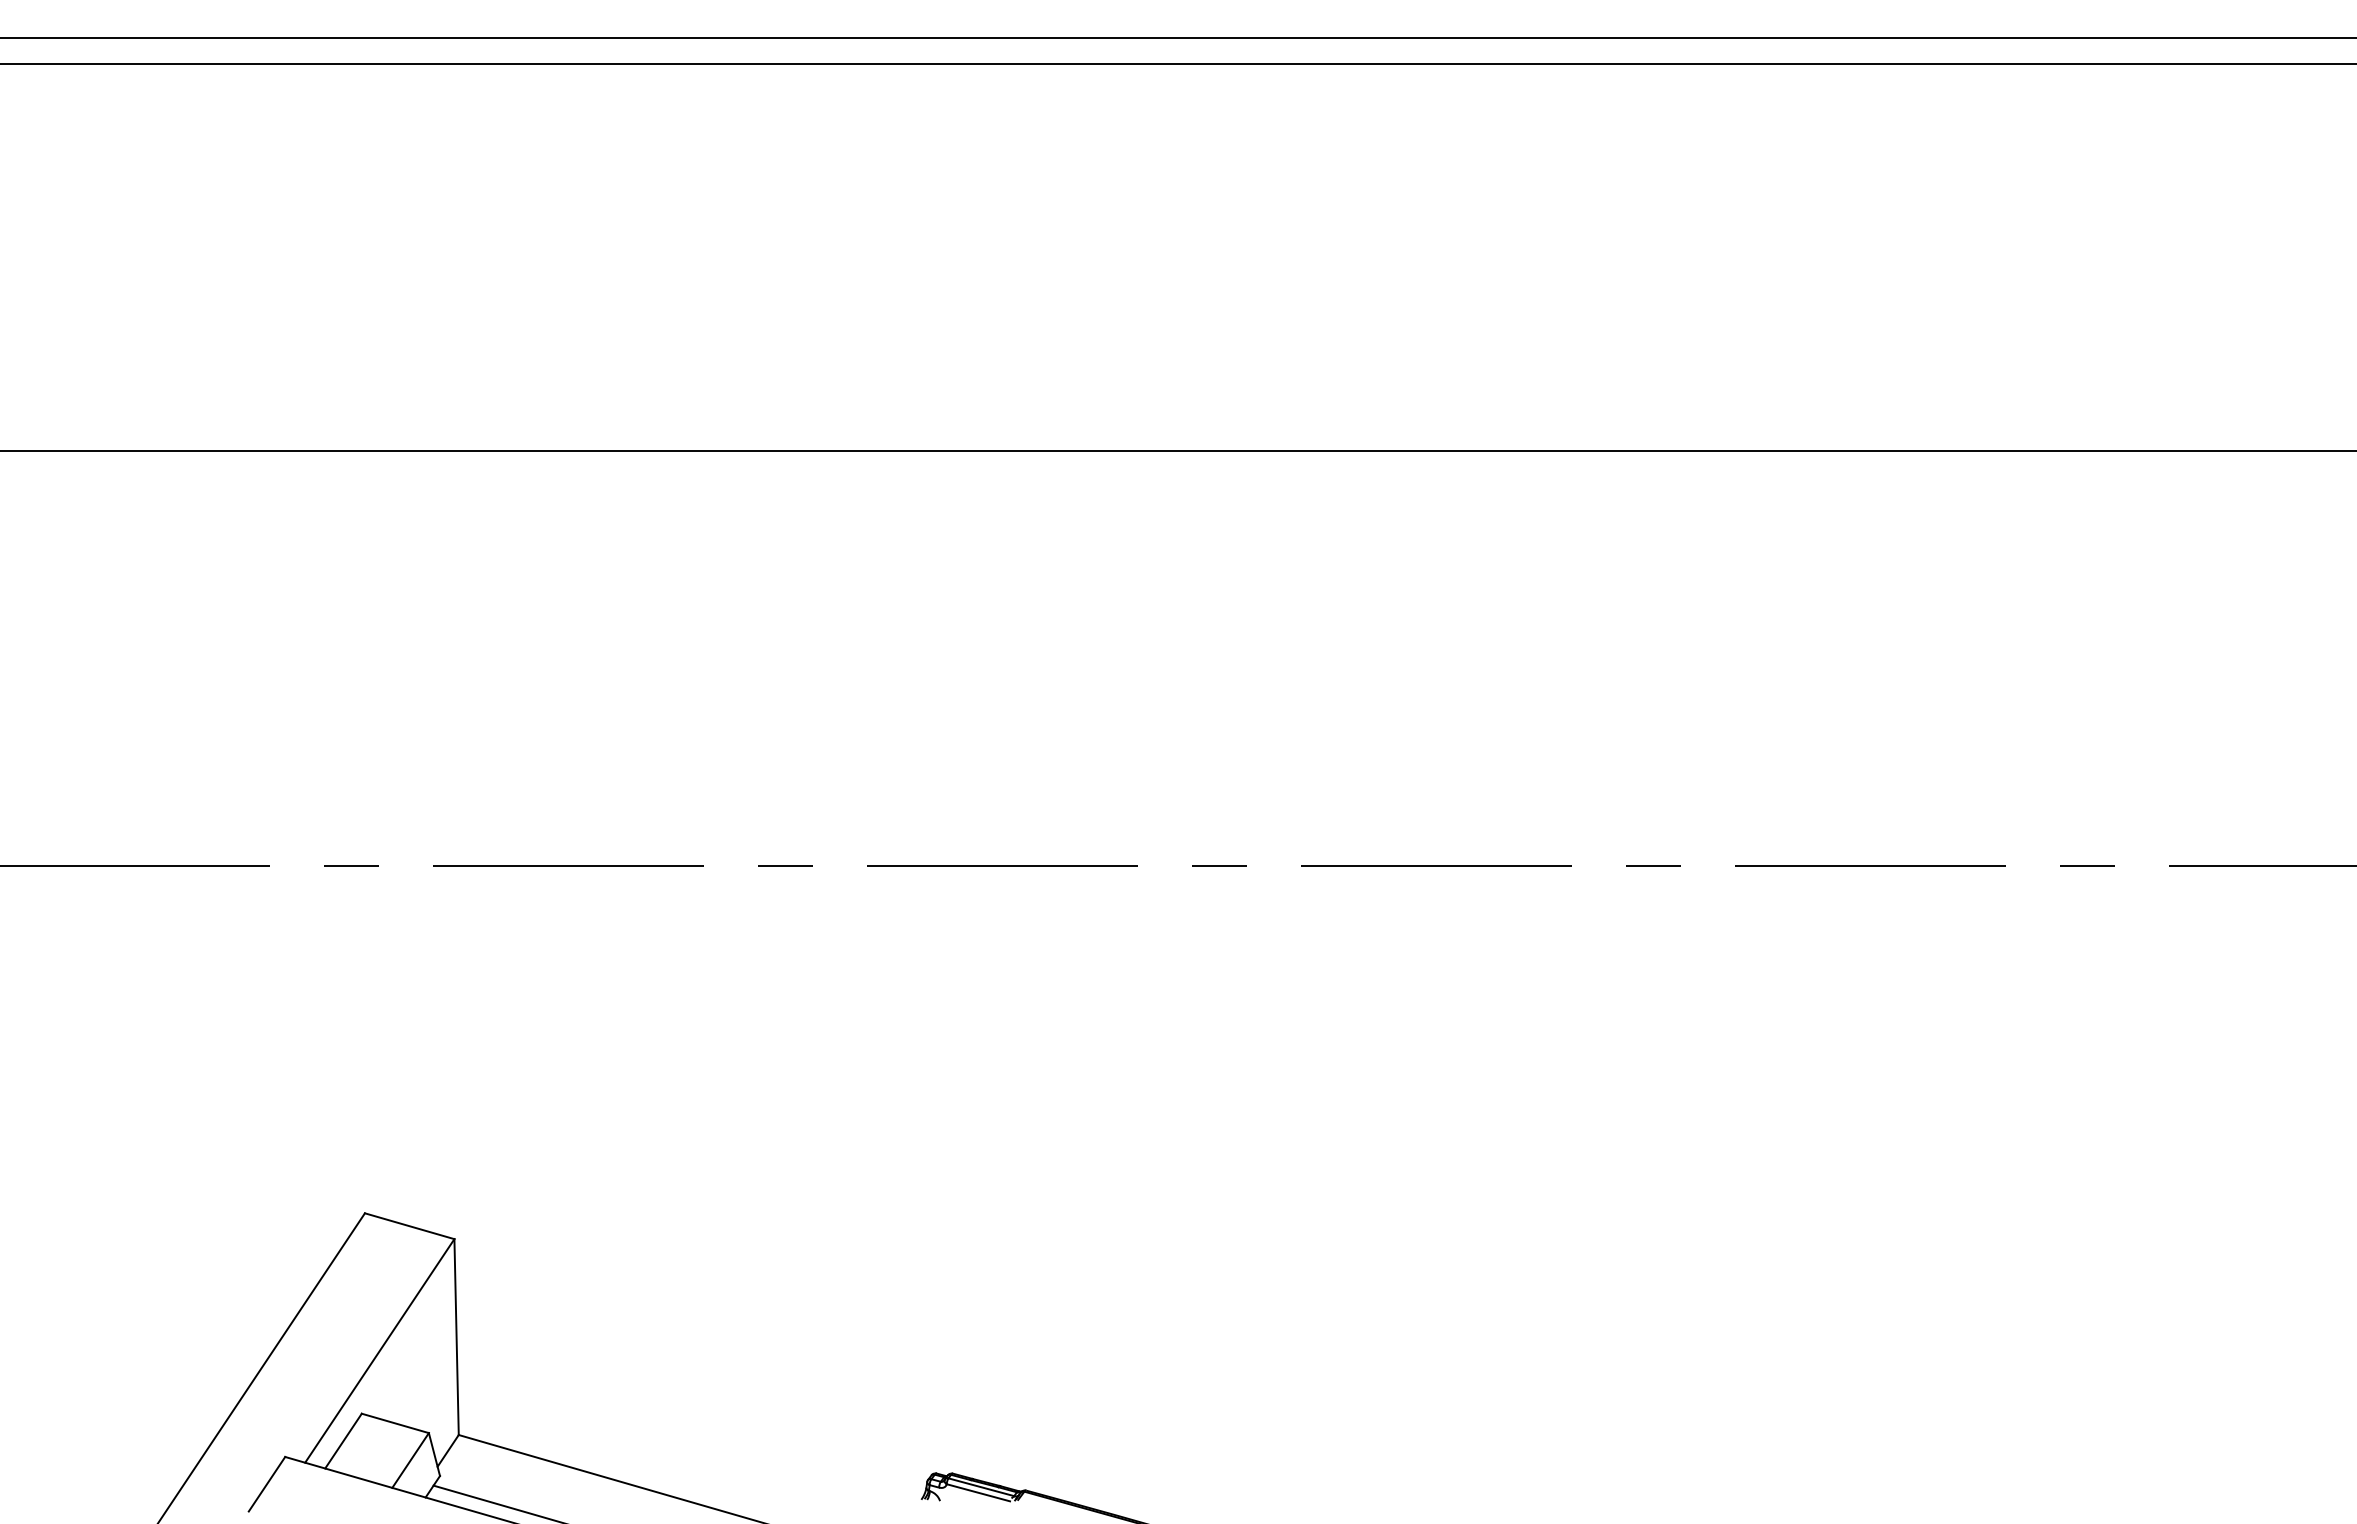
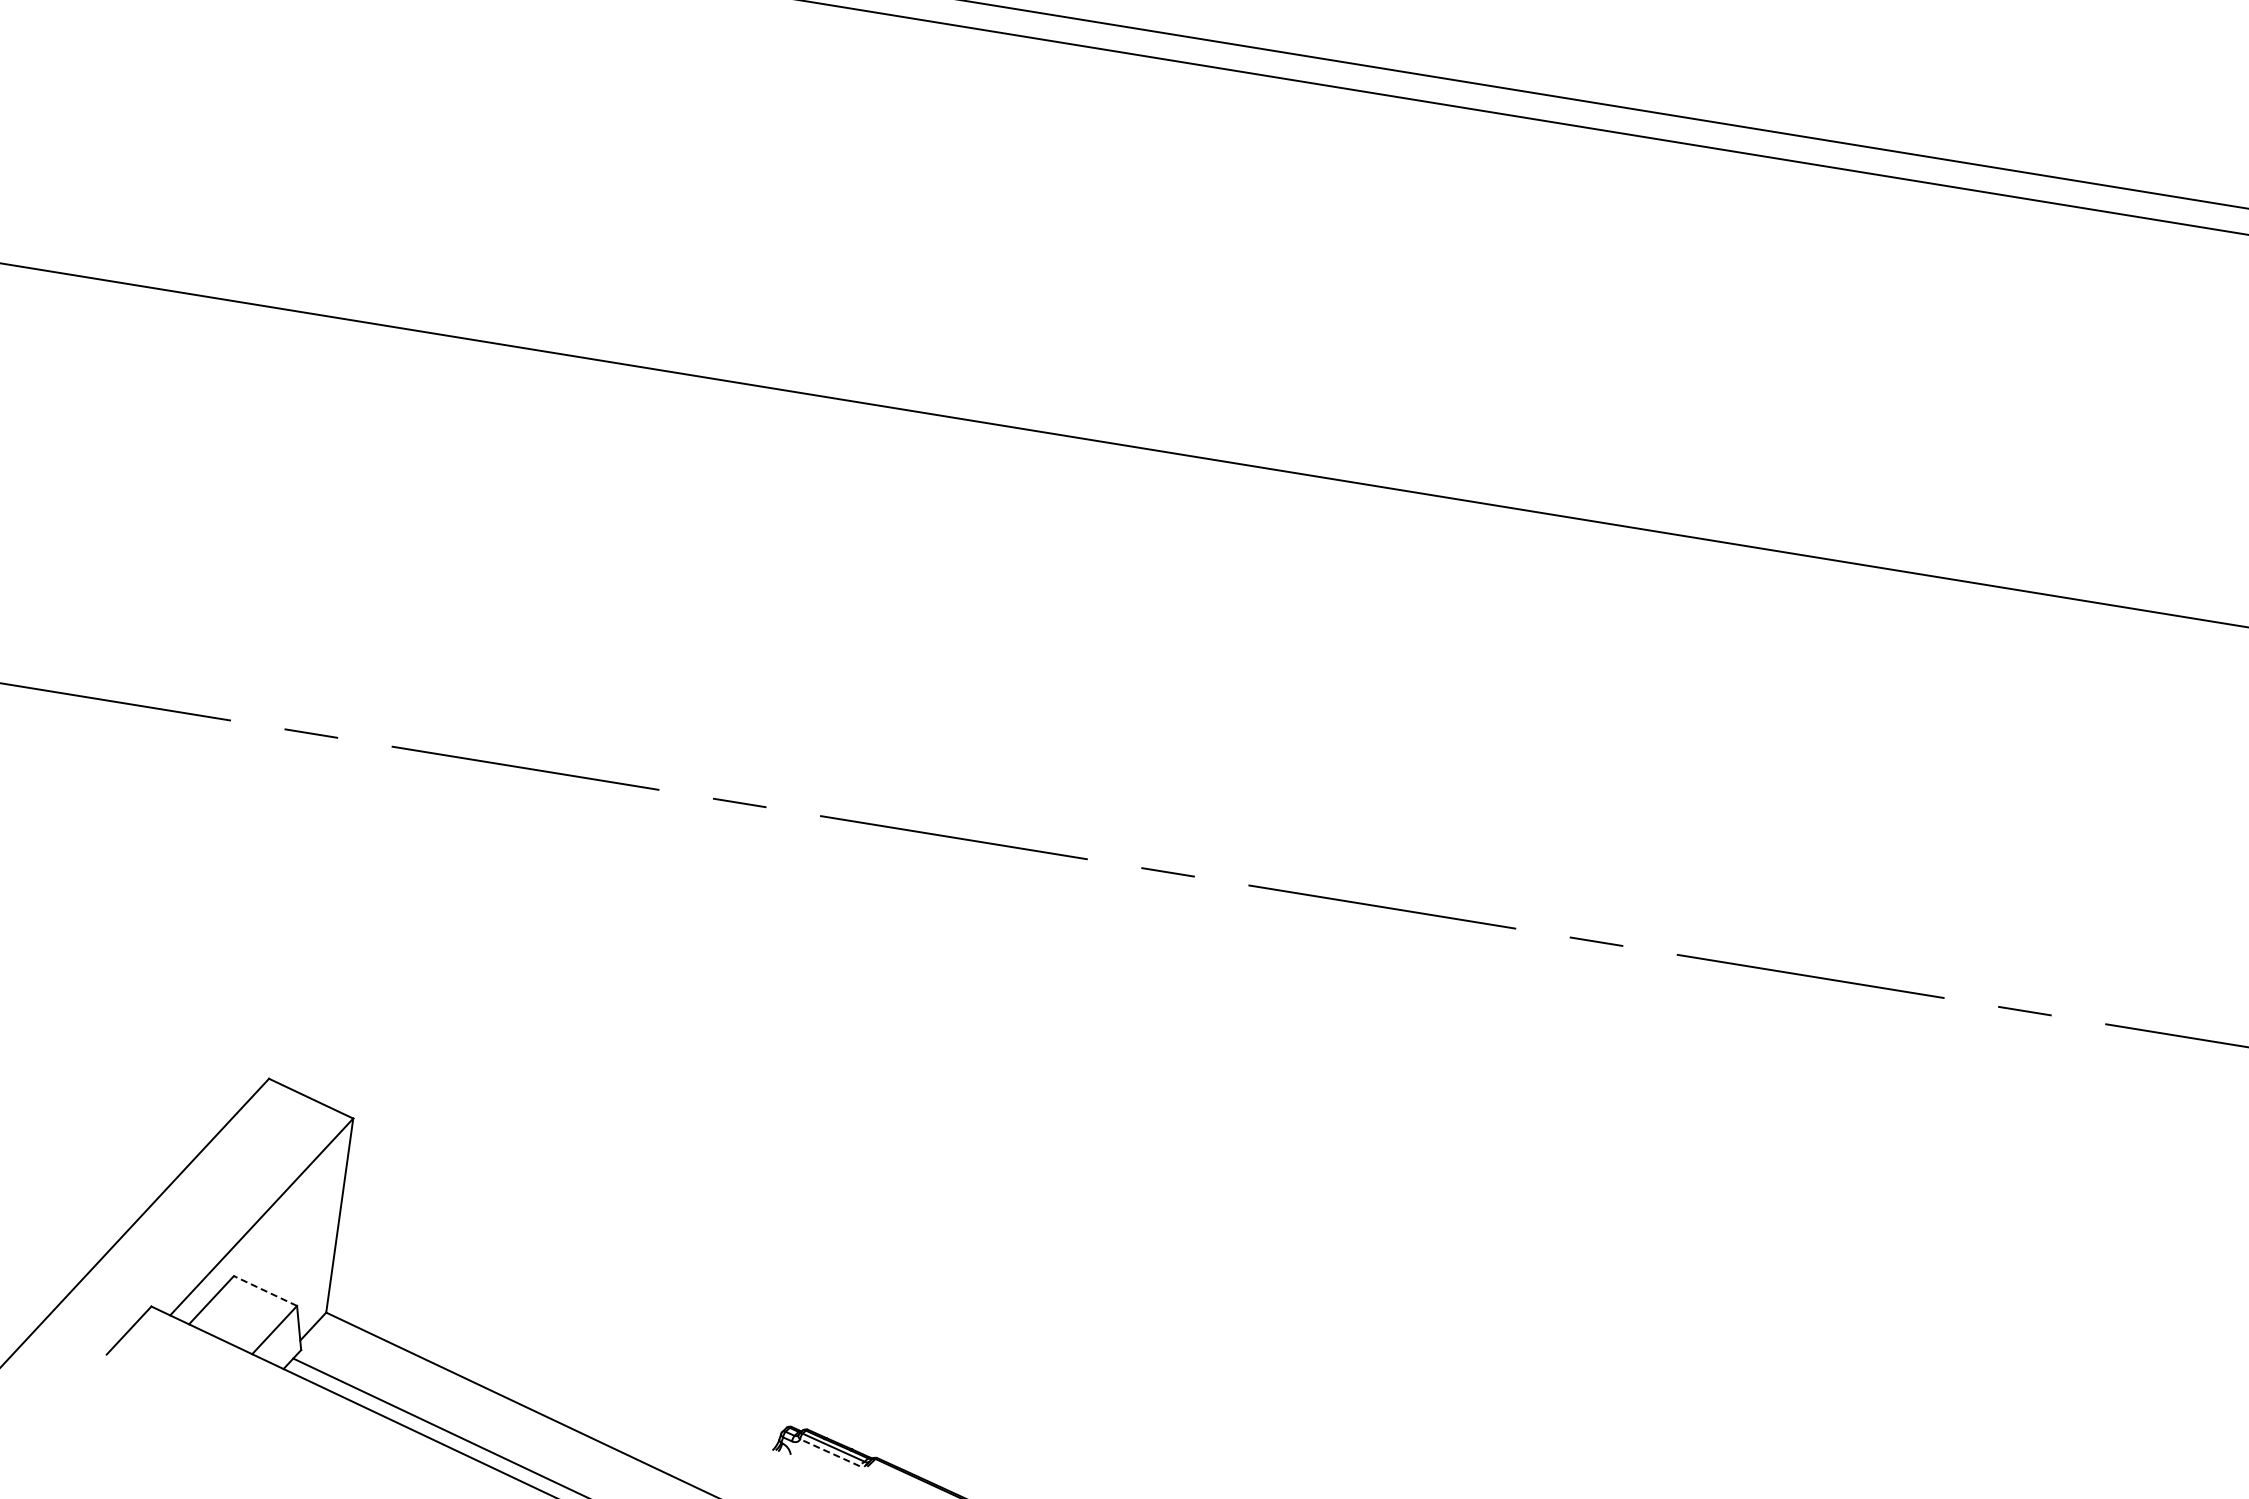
line: (395, 1423) -> (265, 1291), solid -> dashed
line: (978, 1492) -> (830, 1452), solid -> dashed

